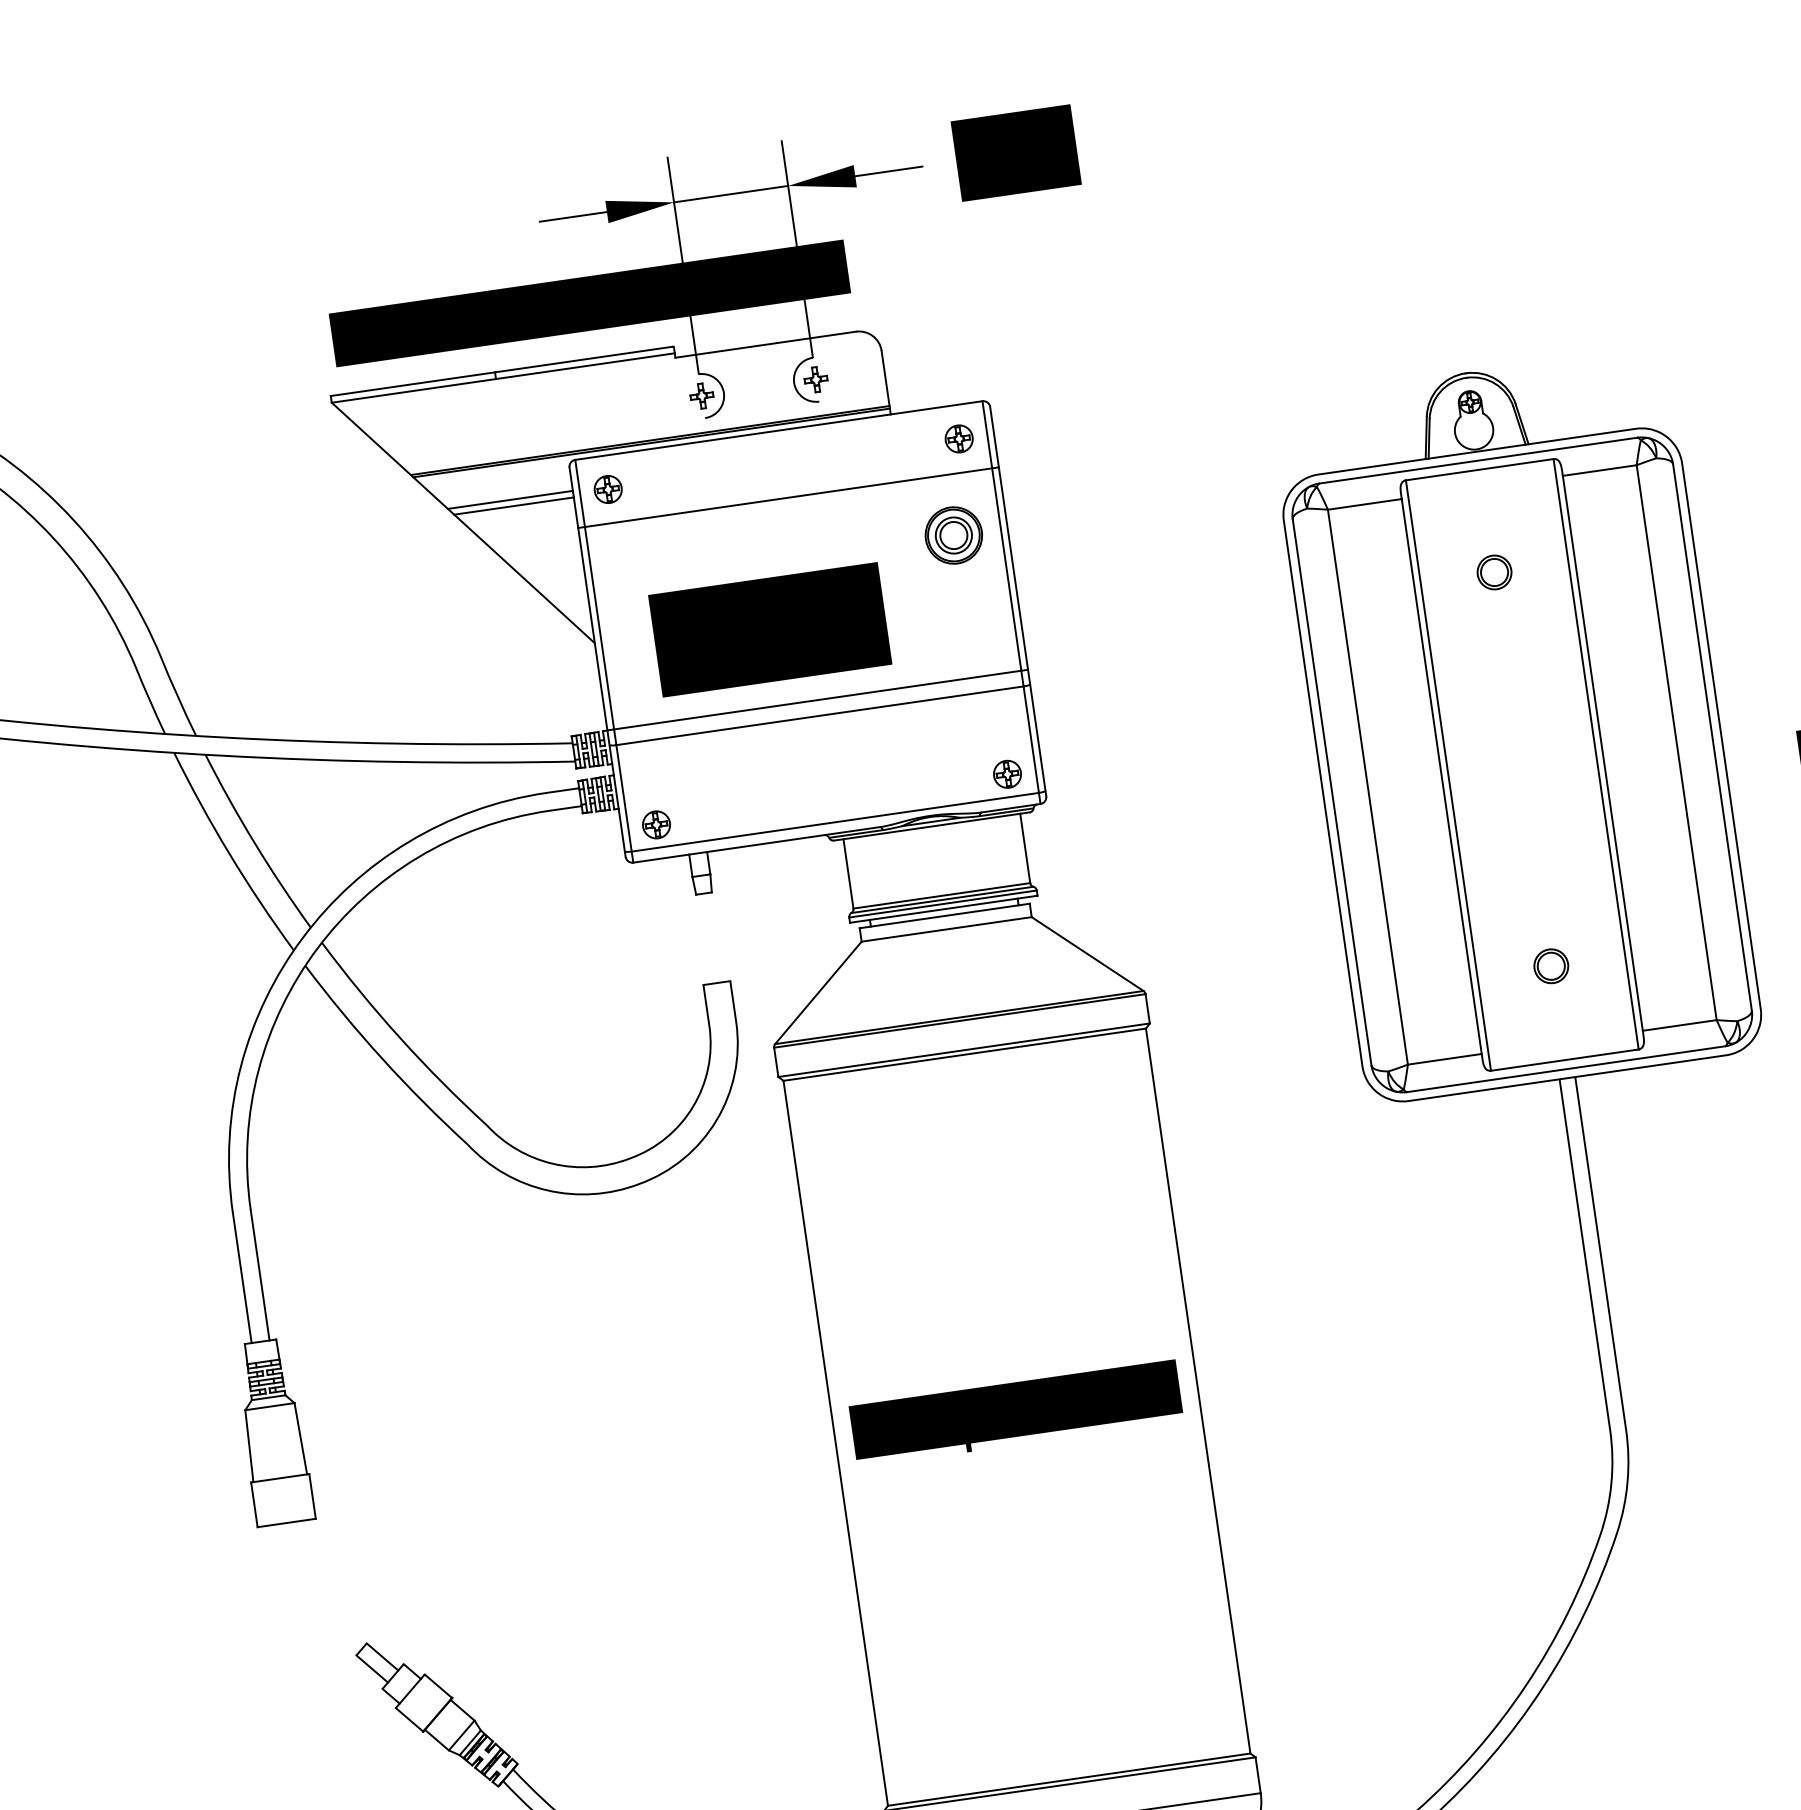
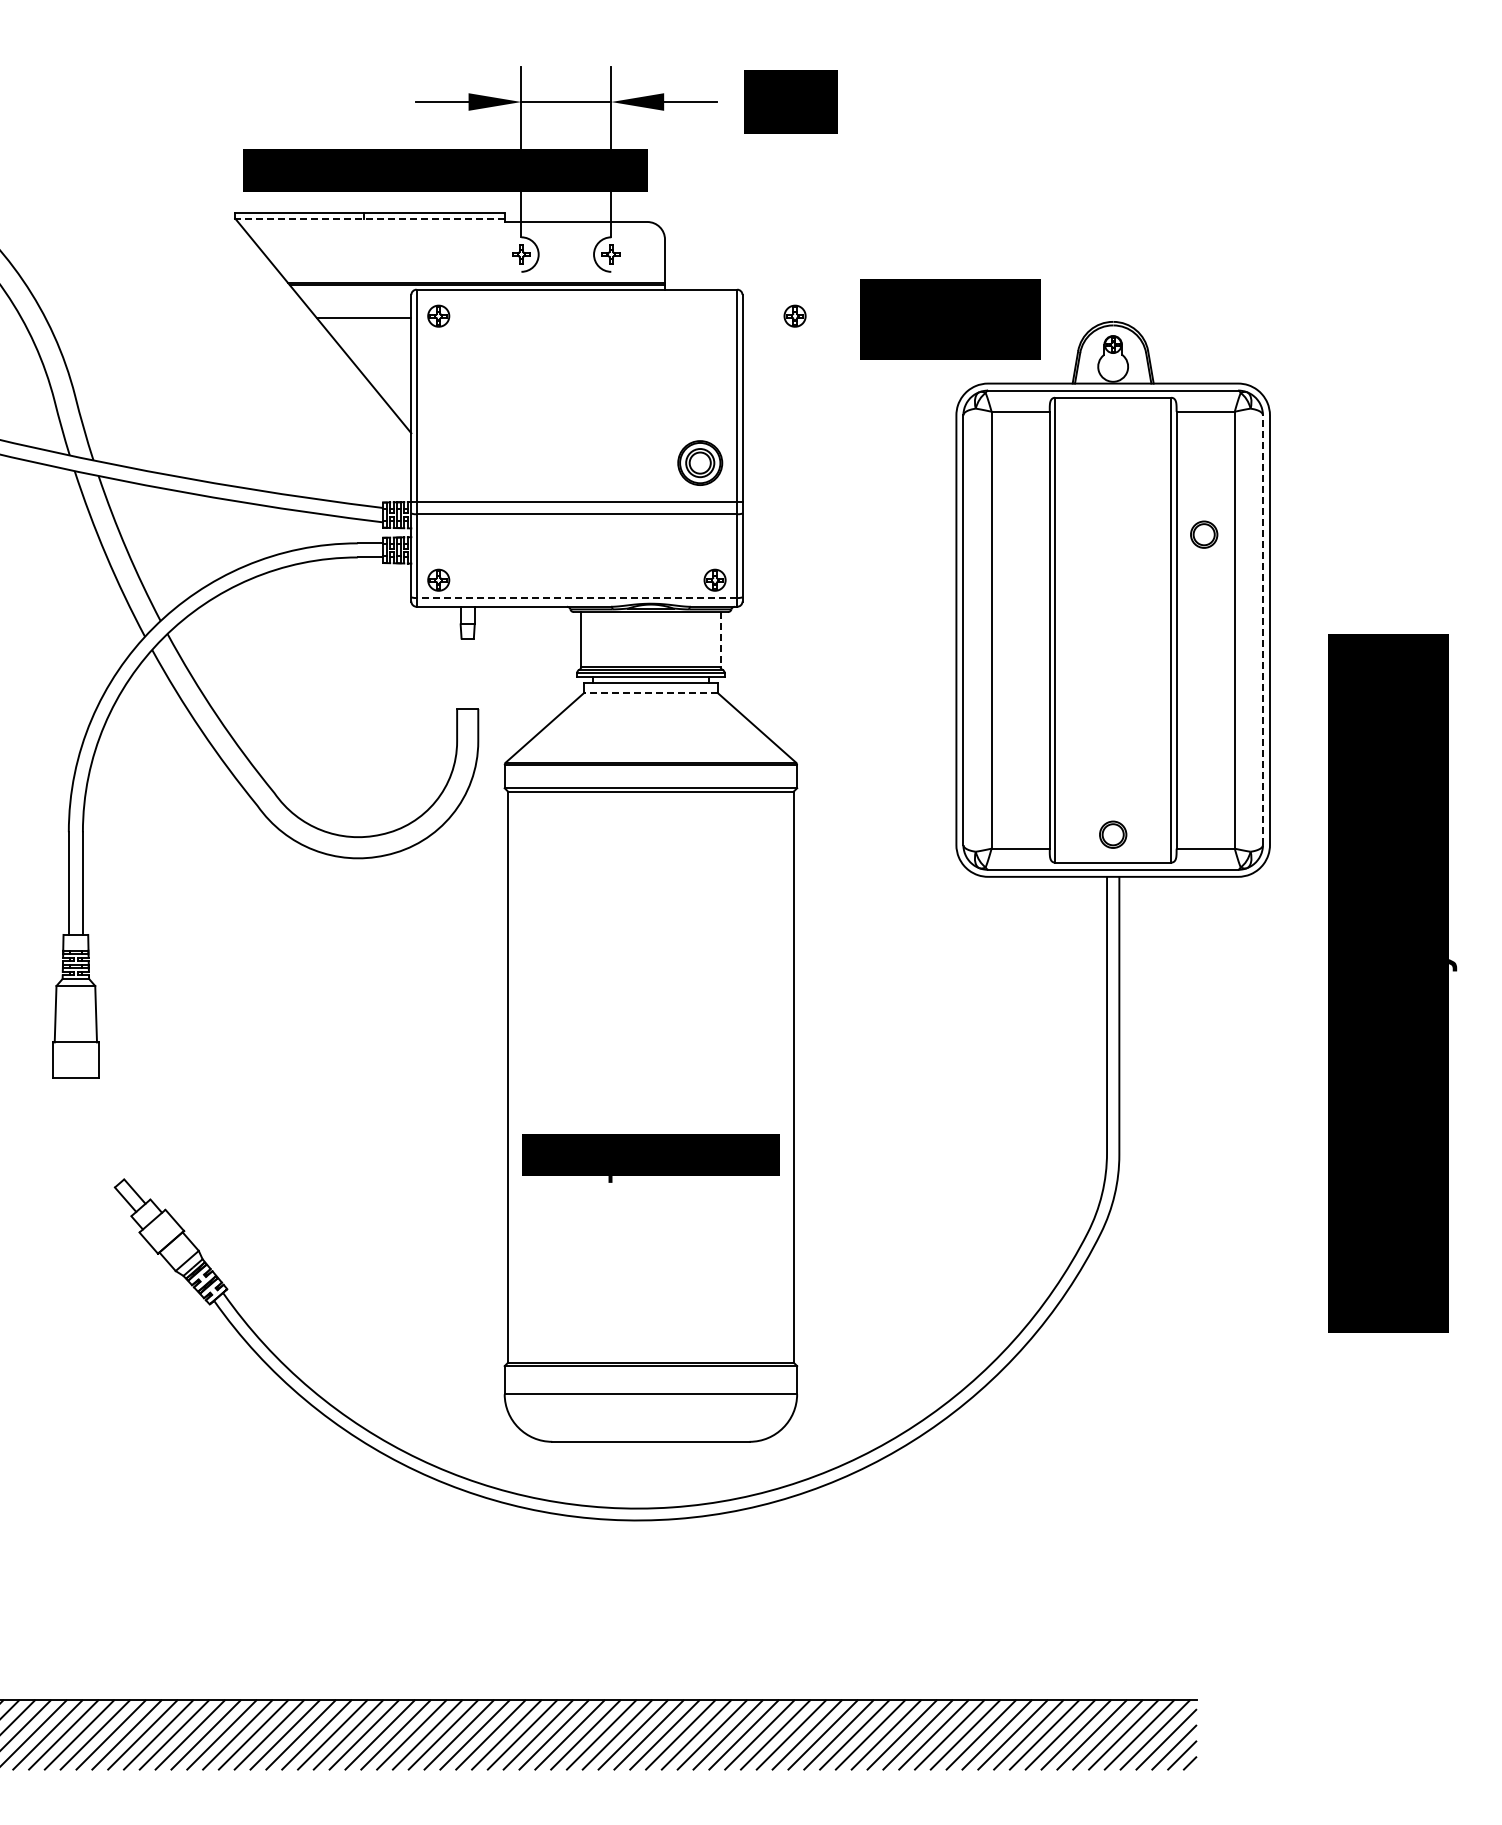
line: (502, 378) -> (369, 218), solid -> dashed
part: (958, 438) -> (794, 315), moved
line: (787, 497) -> (576, 342), removed
line: (509, 500) -> (361, 313), removed
part: (954, 534) -> (700, 462), moved
part: (1494, 572) -> (1204, 534), moved
text: (770, 629) -> (950, 319), moved
line: (1711, 737) -> (1262, 630), solid -> dashed
line: (834, 822) -> (576, 598), solid -> dashed
line: (1025, 848) -> (720, 639), solid -> dashed
line: (946, 929) -> (650, 693), solid -> dashed
part: (1551, 965) -> (1113, 834), moved
text: (1015, 1413) -> (650, 1158), moved

